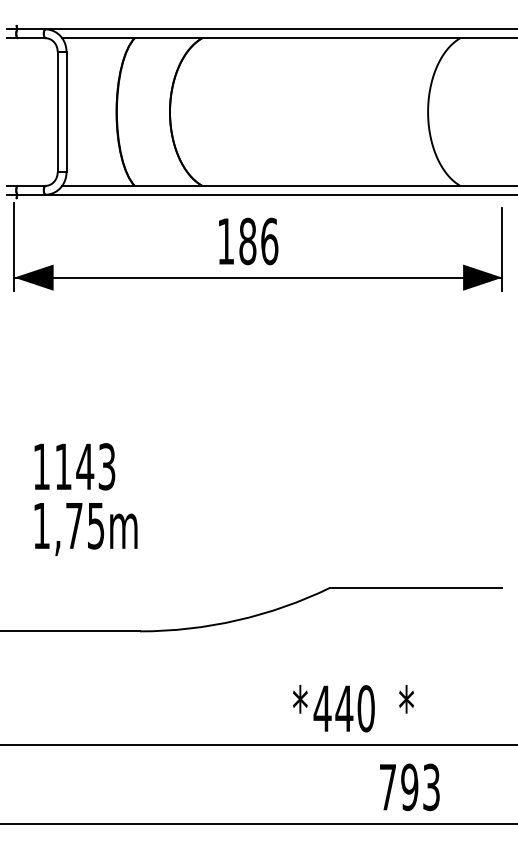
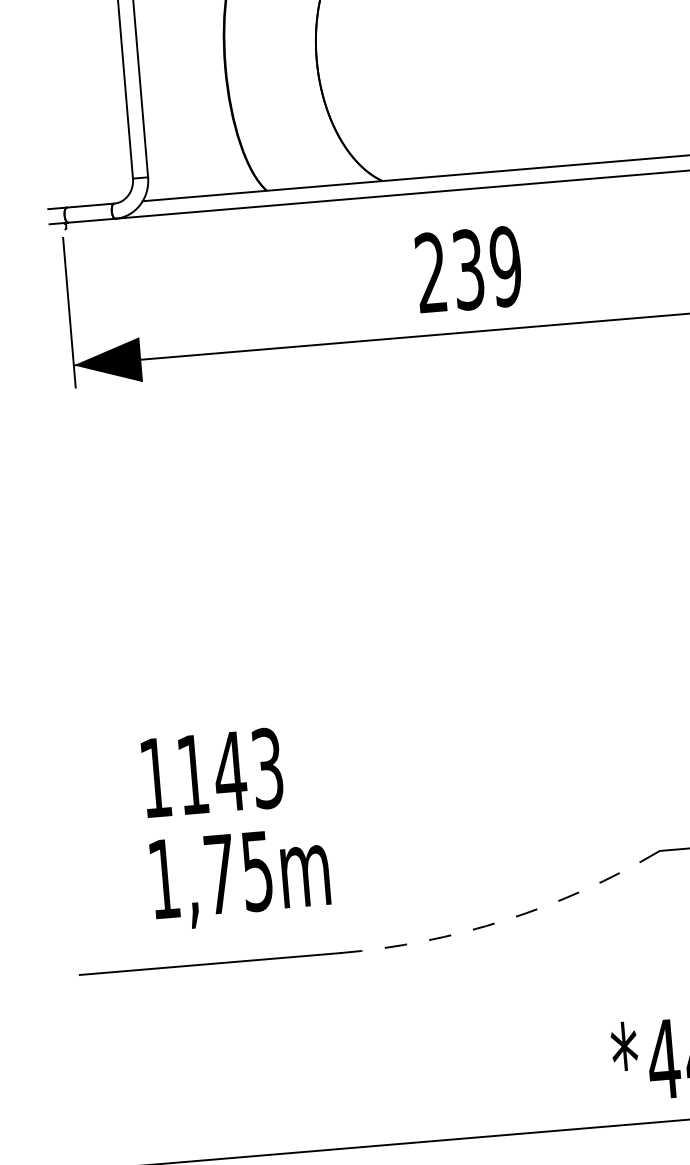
text: (247, 241) -> (468, 269), 186 -> 239
text: (85, 499) -> (235, 827), moved
arc: (237, 620) -> (505, 920), solid -> dashed

